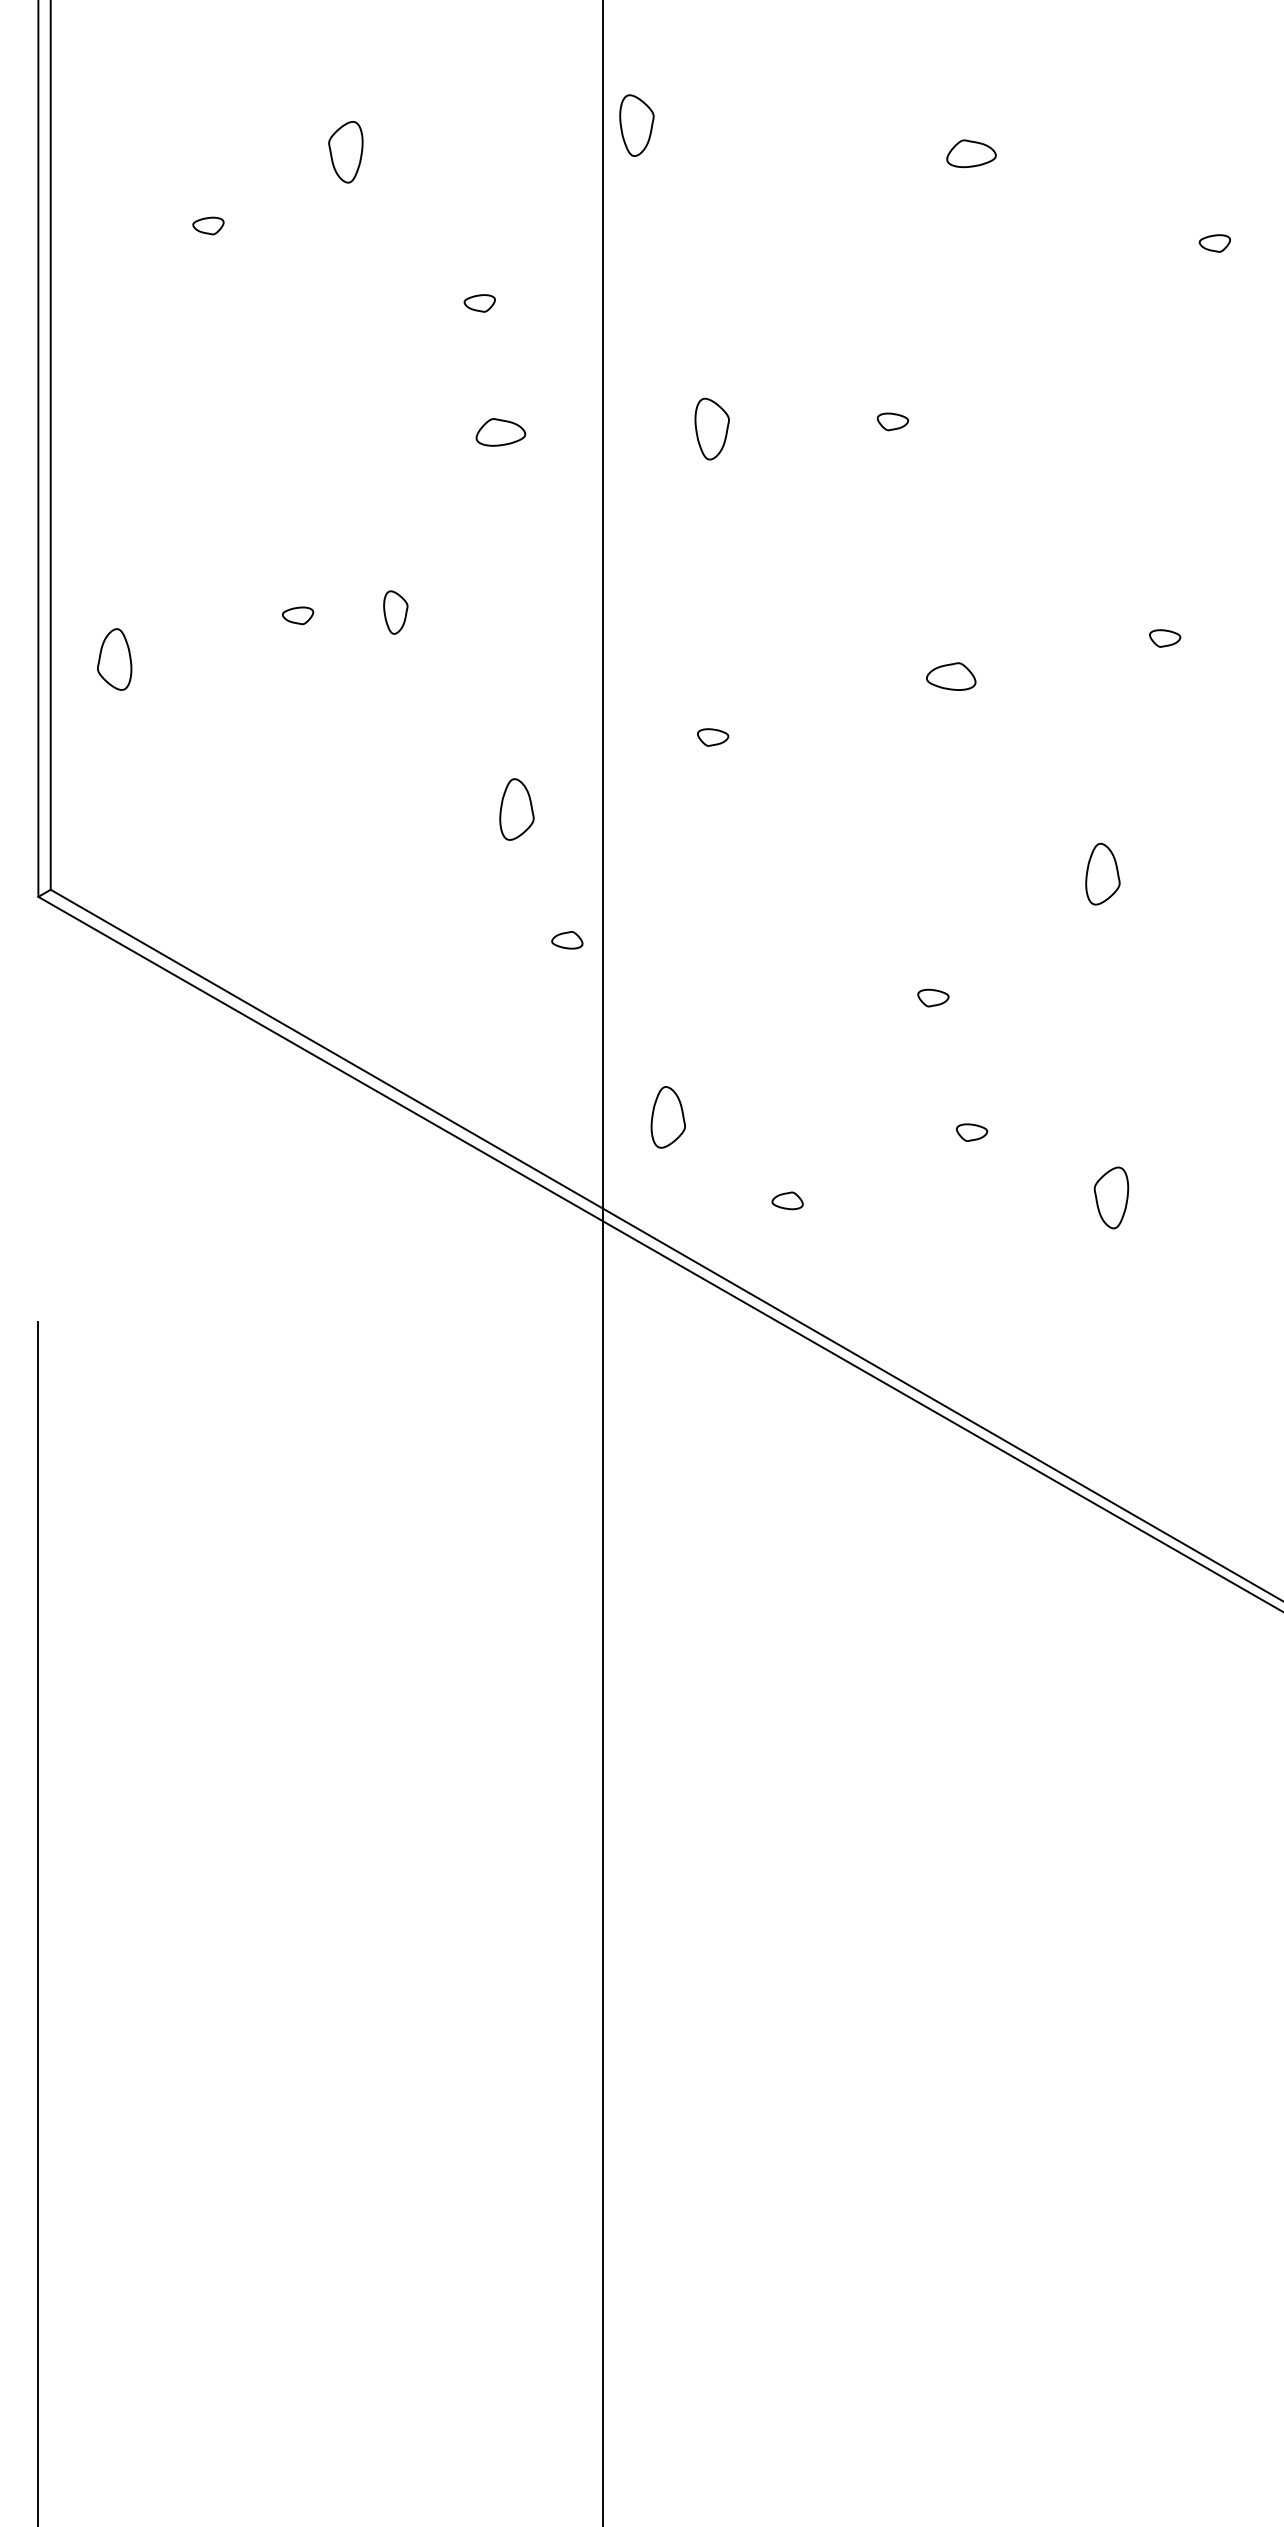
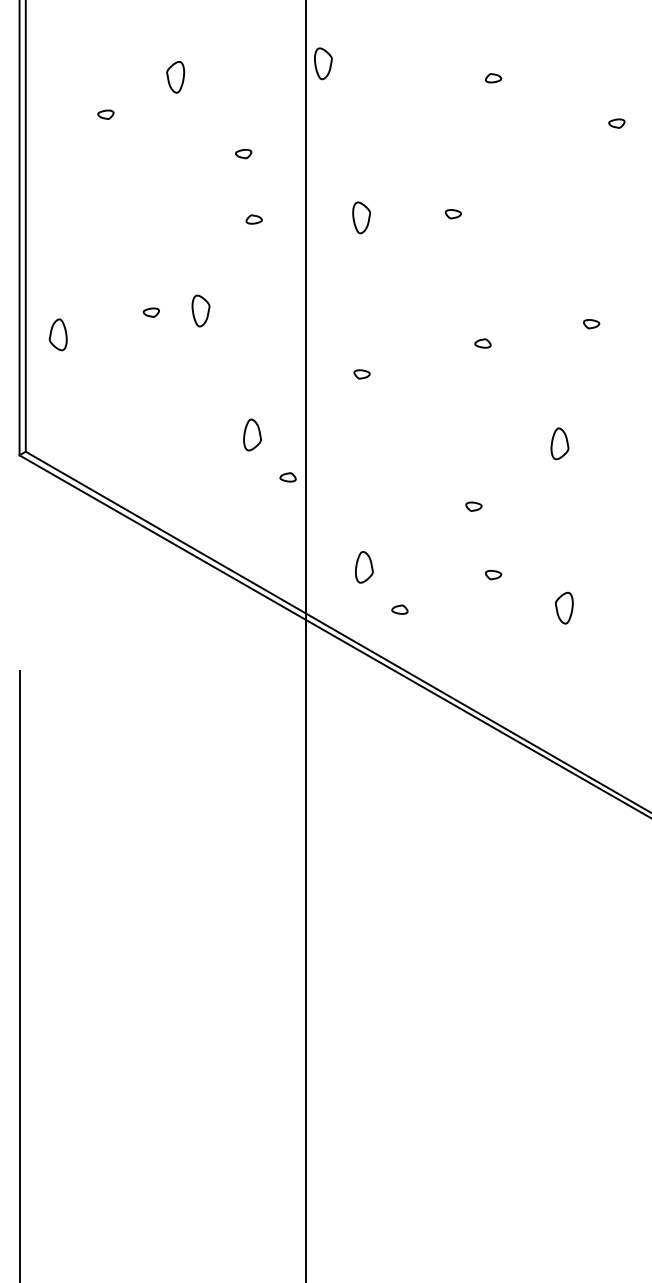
part: (971, 154) -> (493, 78), size x0.62
part: (499, 432) -> (253, 219), size x0.62
part: (394, 611) -> (200, 310), size x1.43
part: (950, 676) -> (482, 343), size x0.62
part: (516, 808) -> (252, 434), moved
part: (668, 1117) -> (364, 567), moved

